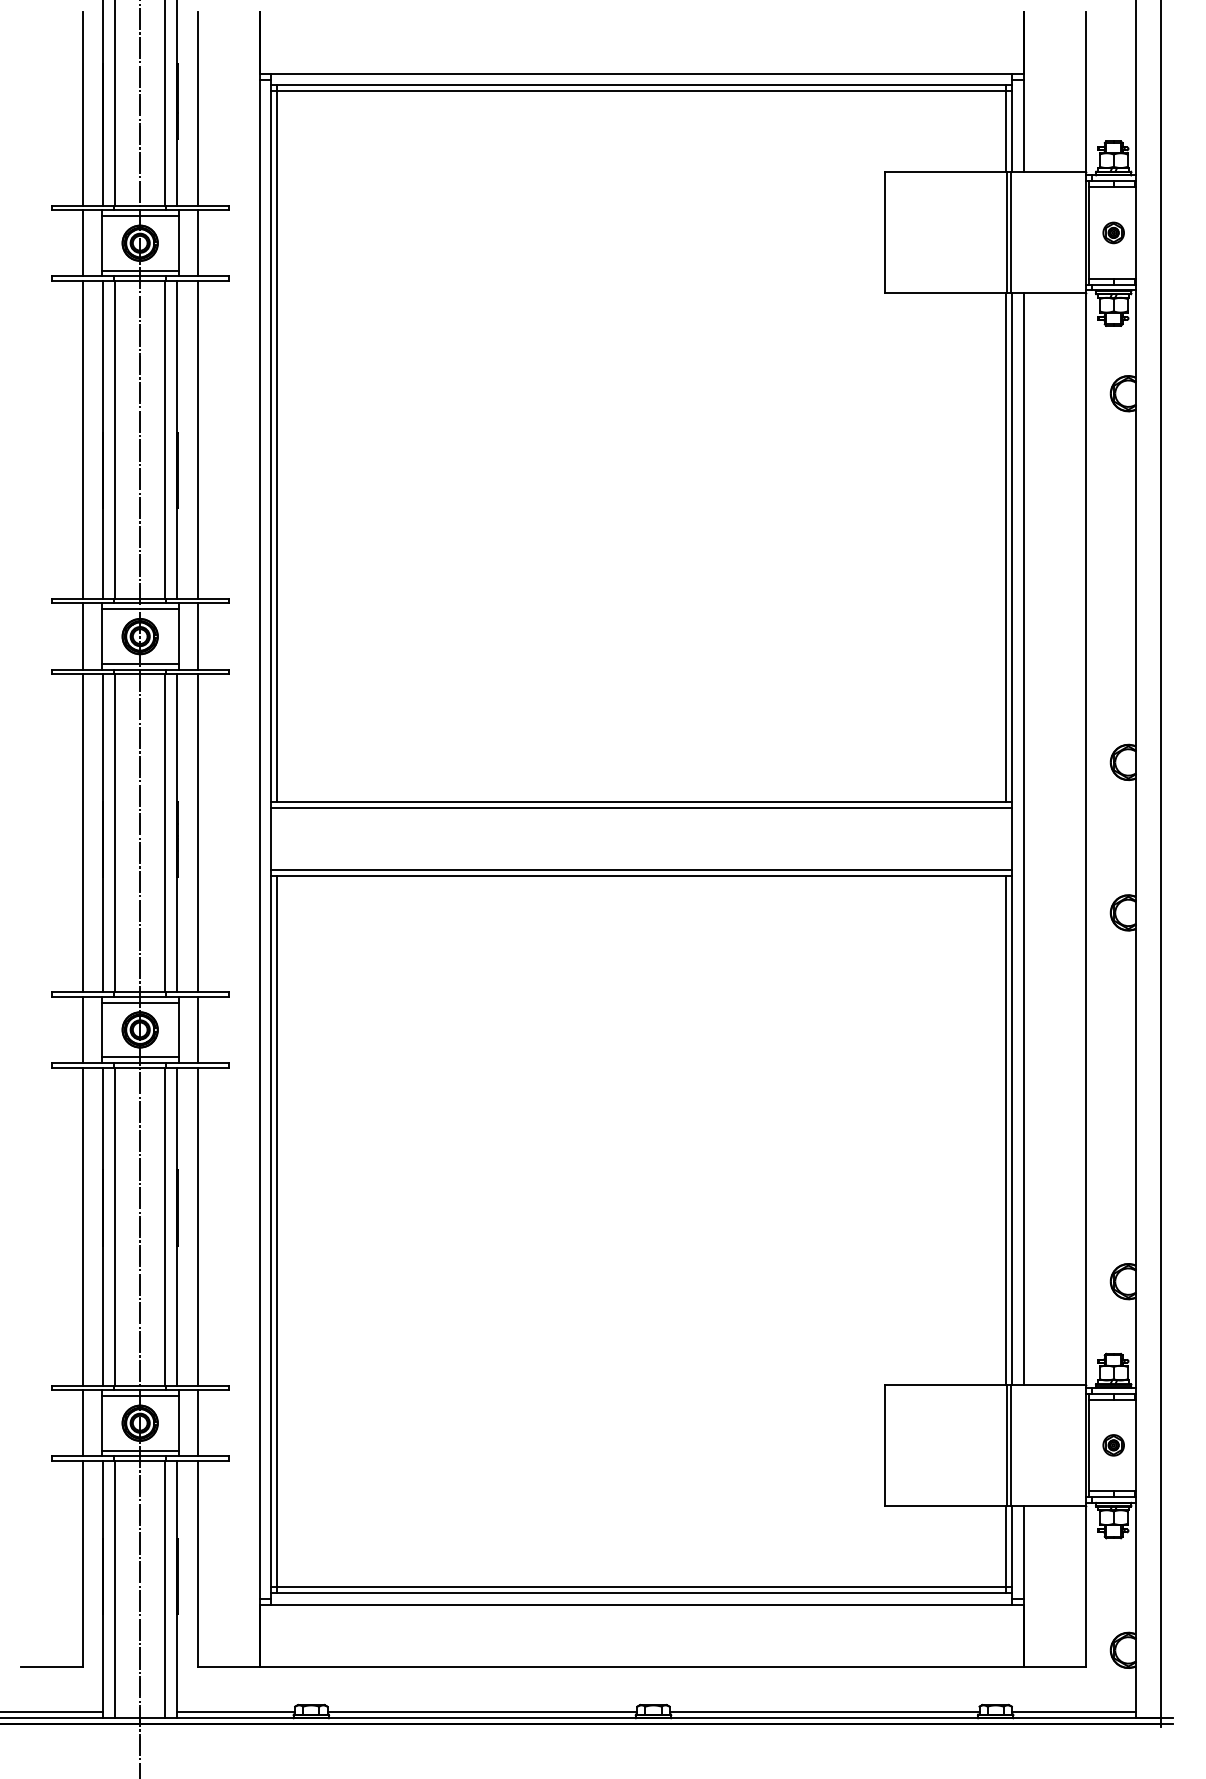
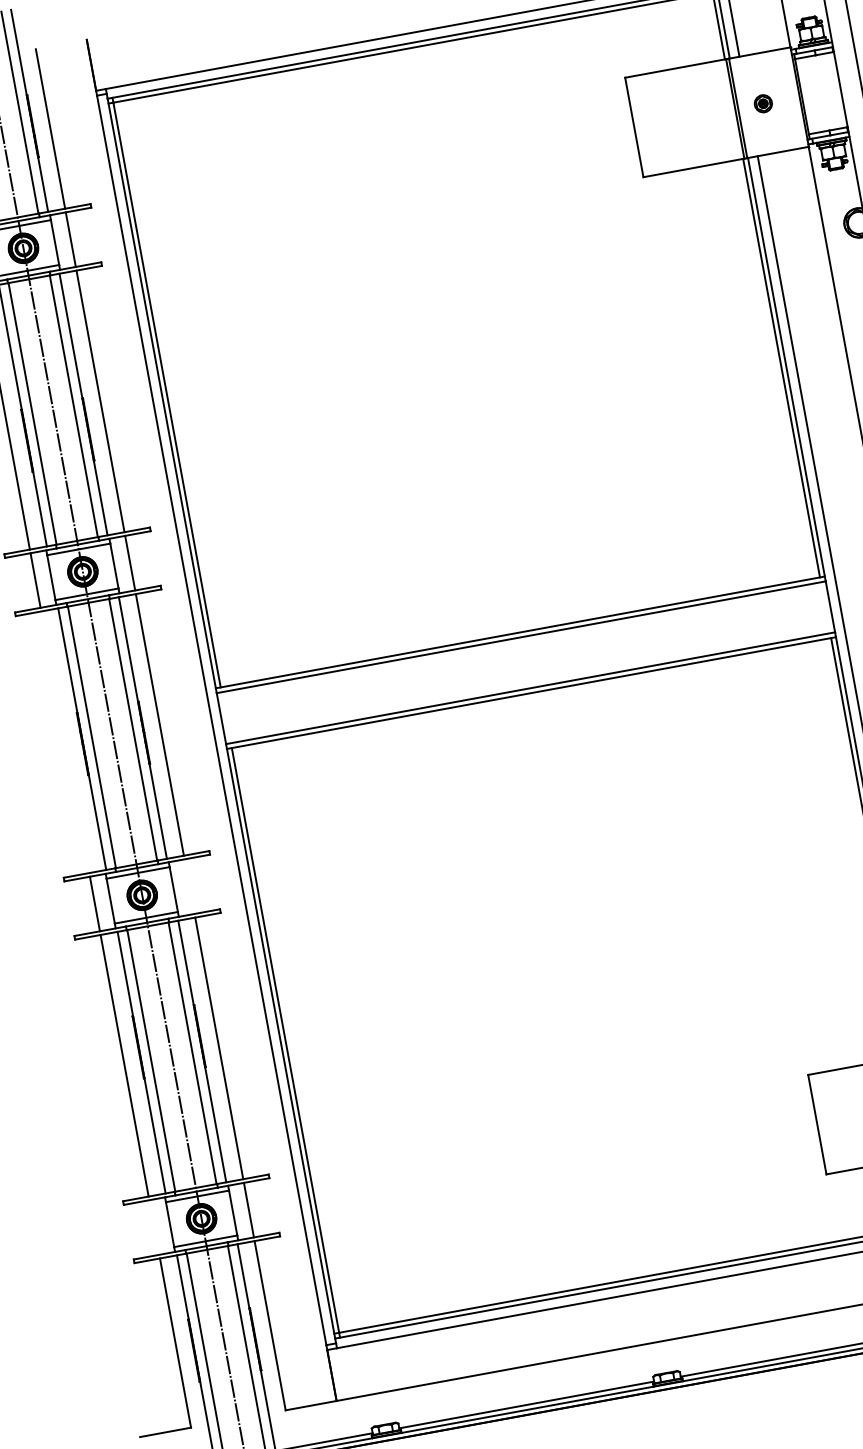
part: (1113, 232) -> (763, 103), moved
line: (82, 833) -> (65, 742), removed
line: (197, 1029) -> (189, 886), removed
line: (82, 1423) -> (154, 1227), removed

